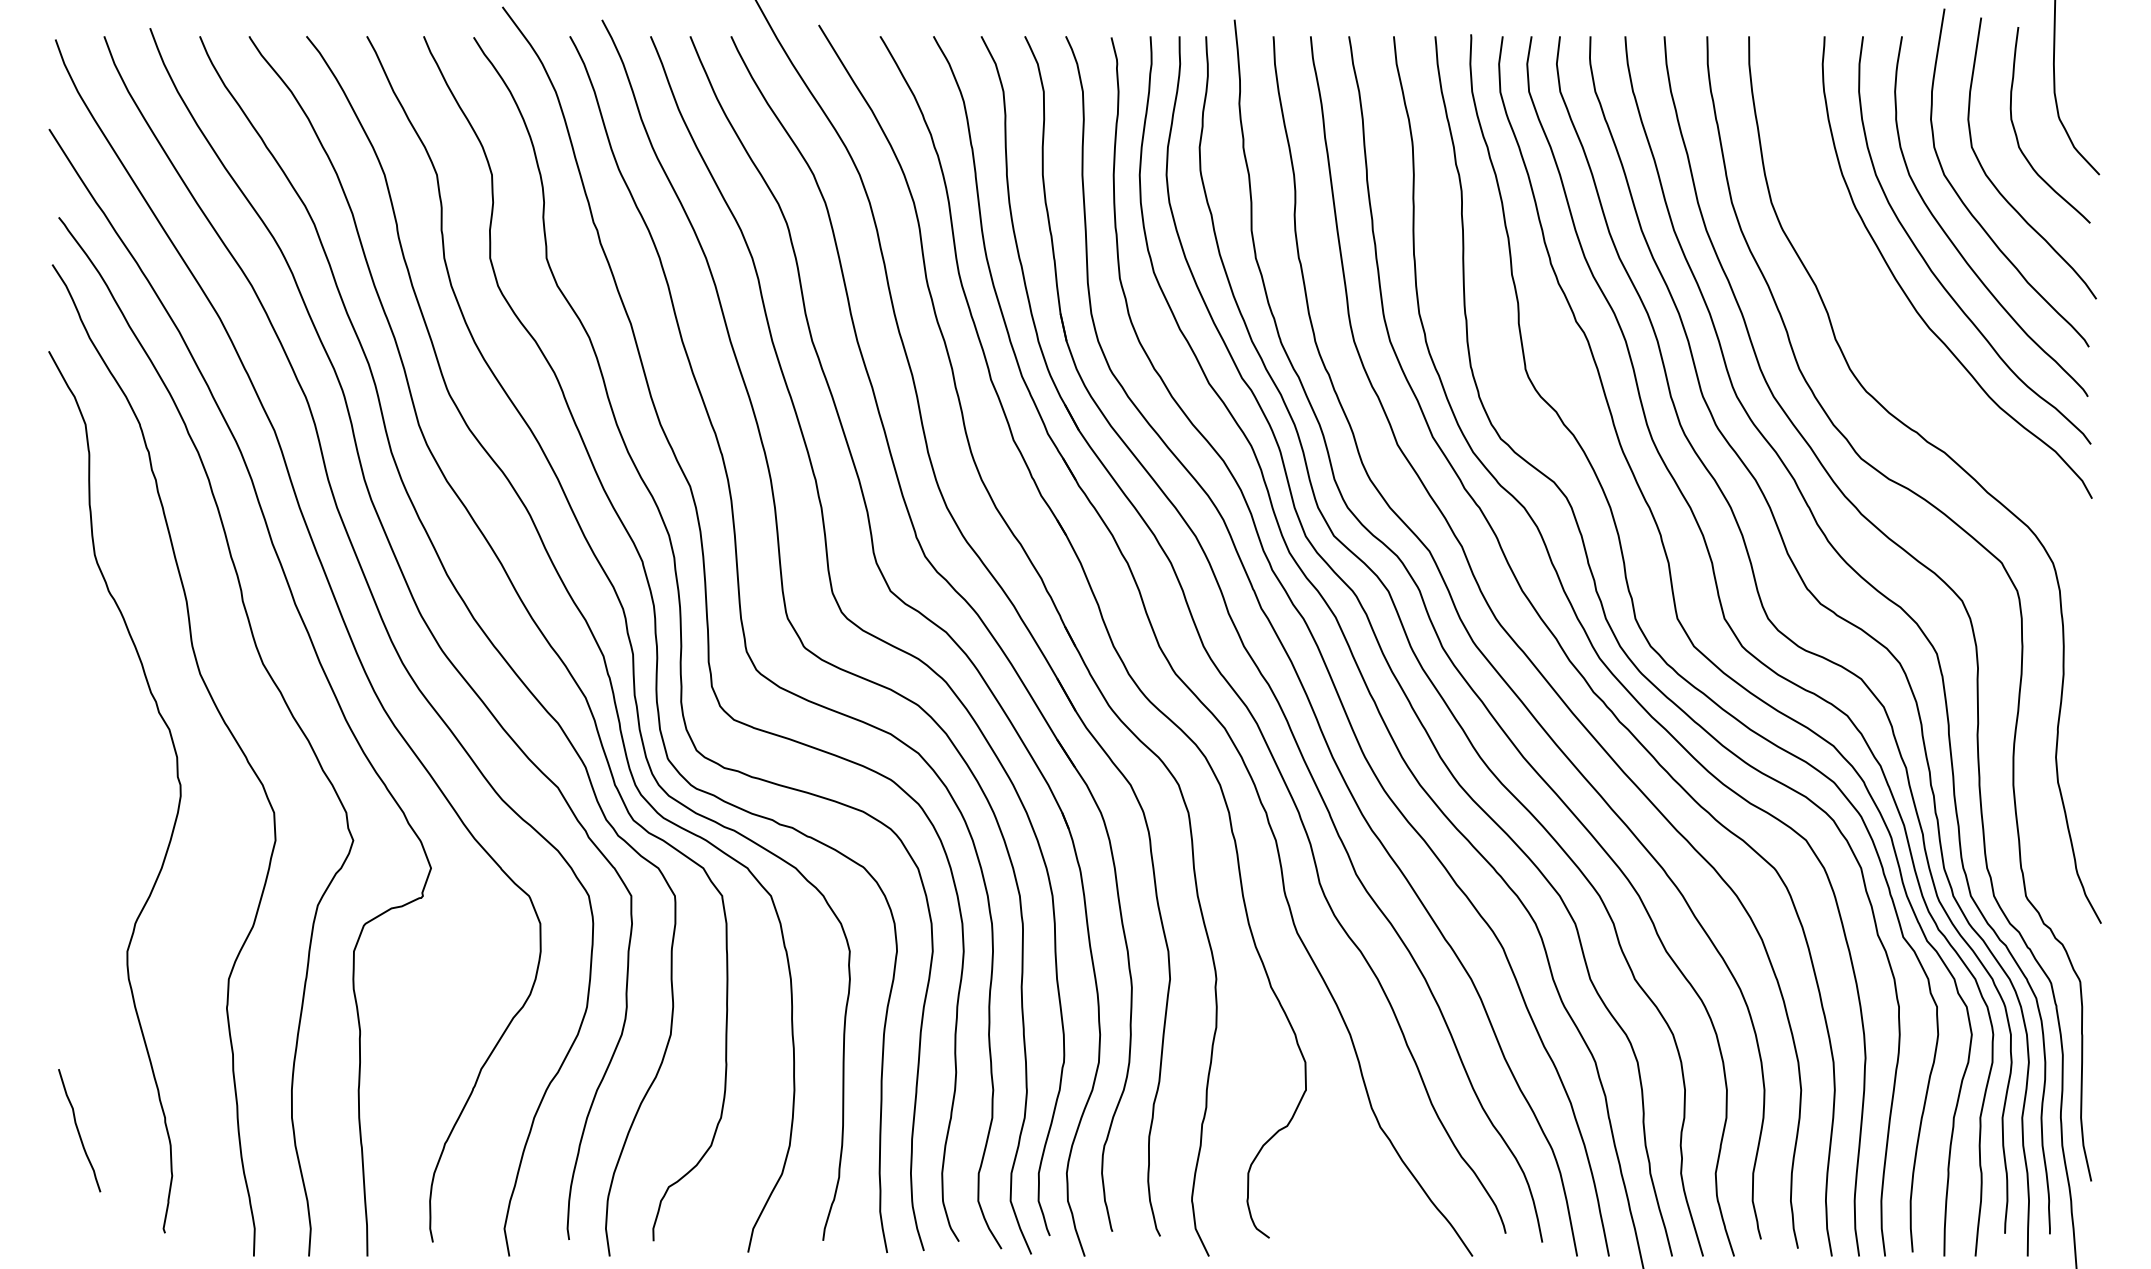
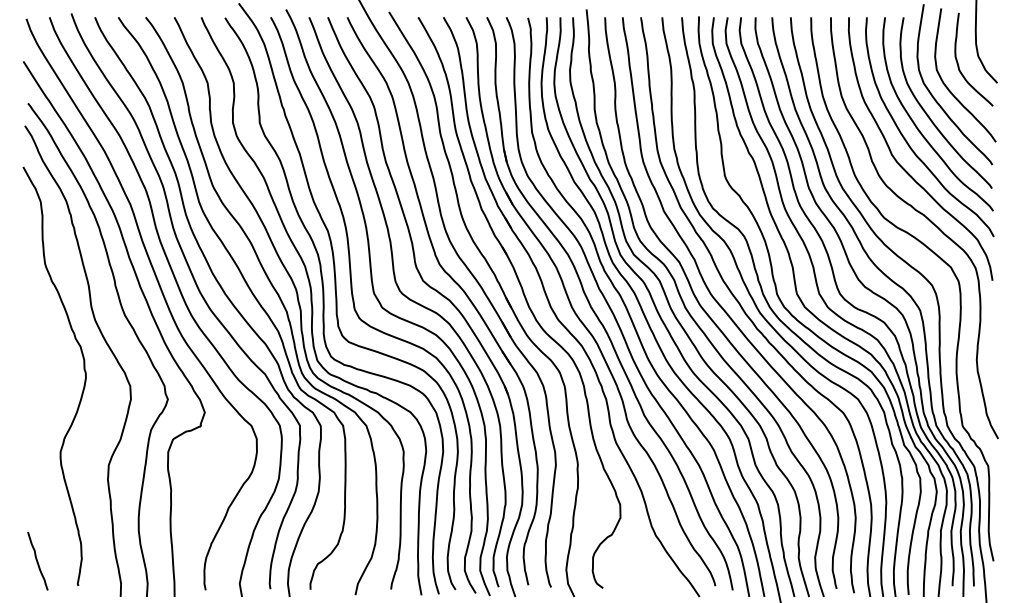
curve: (1899, 350) -> (902, 166), added
line: (78, 1129) -> (37, 560), moved

